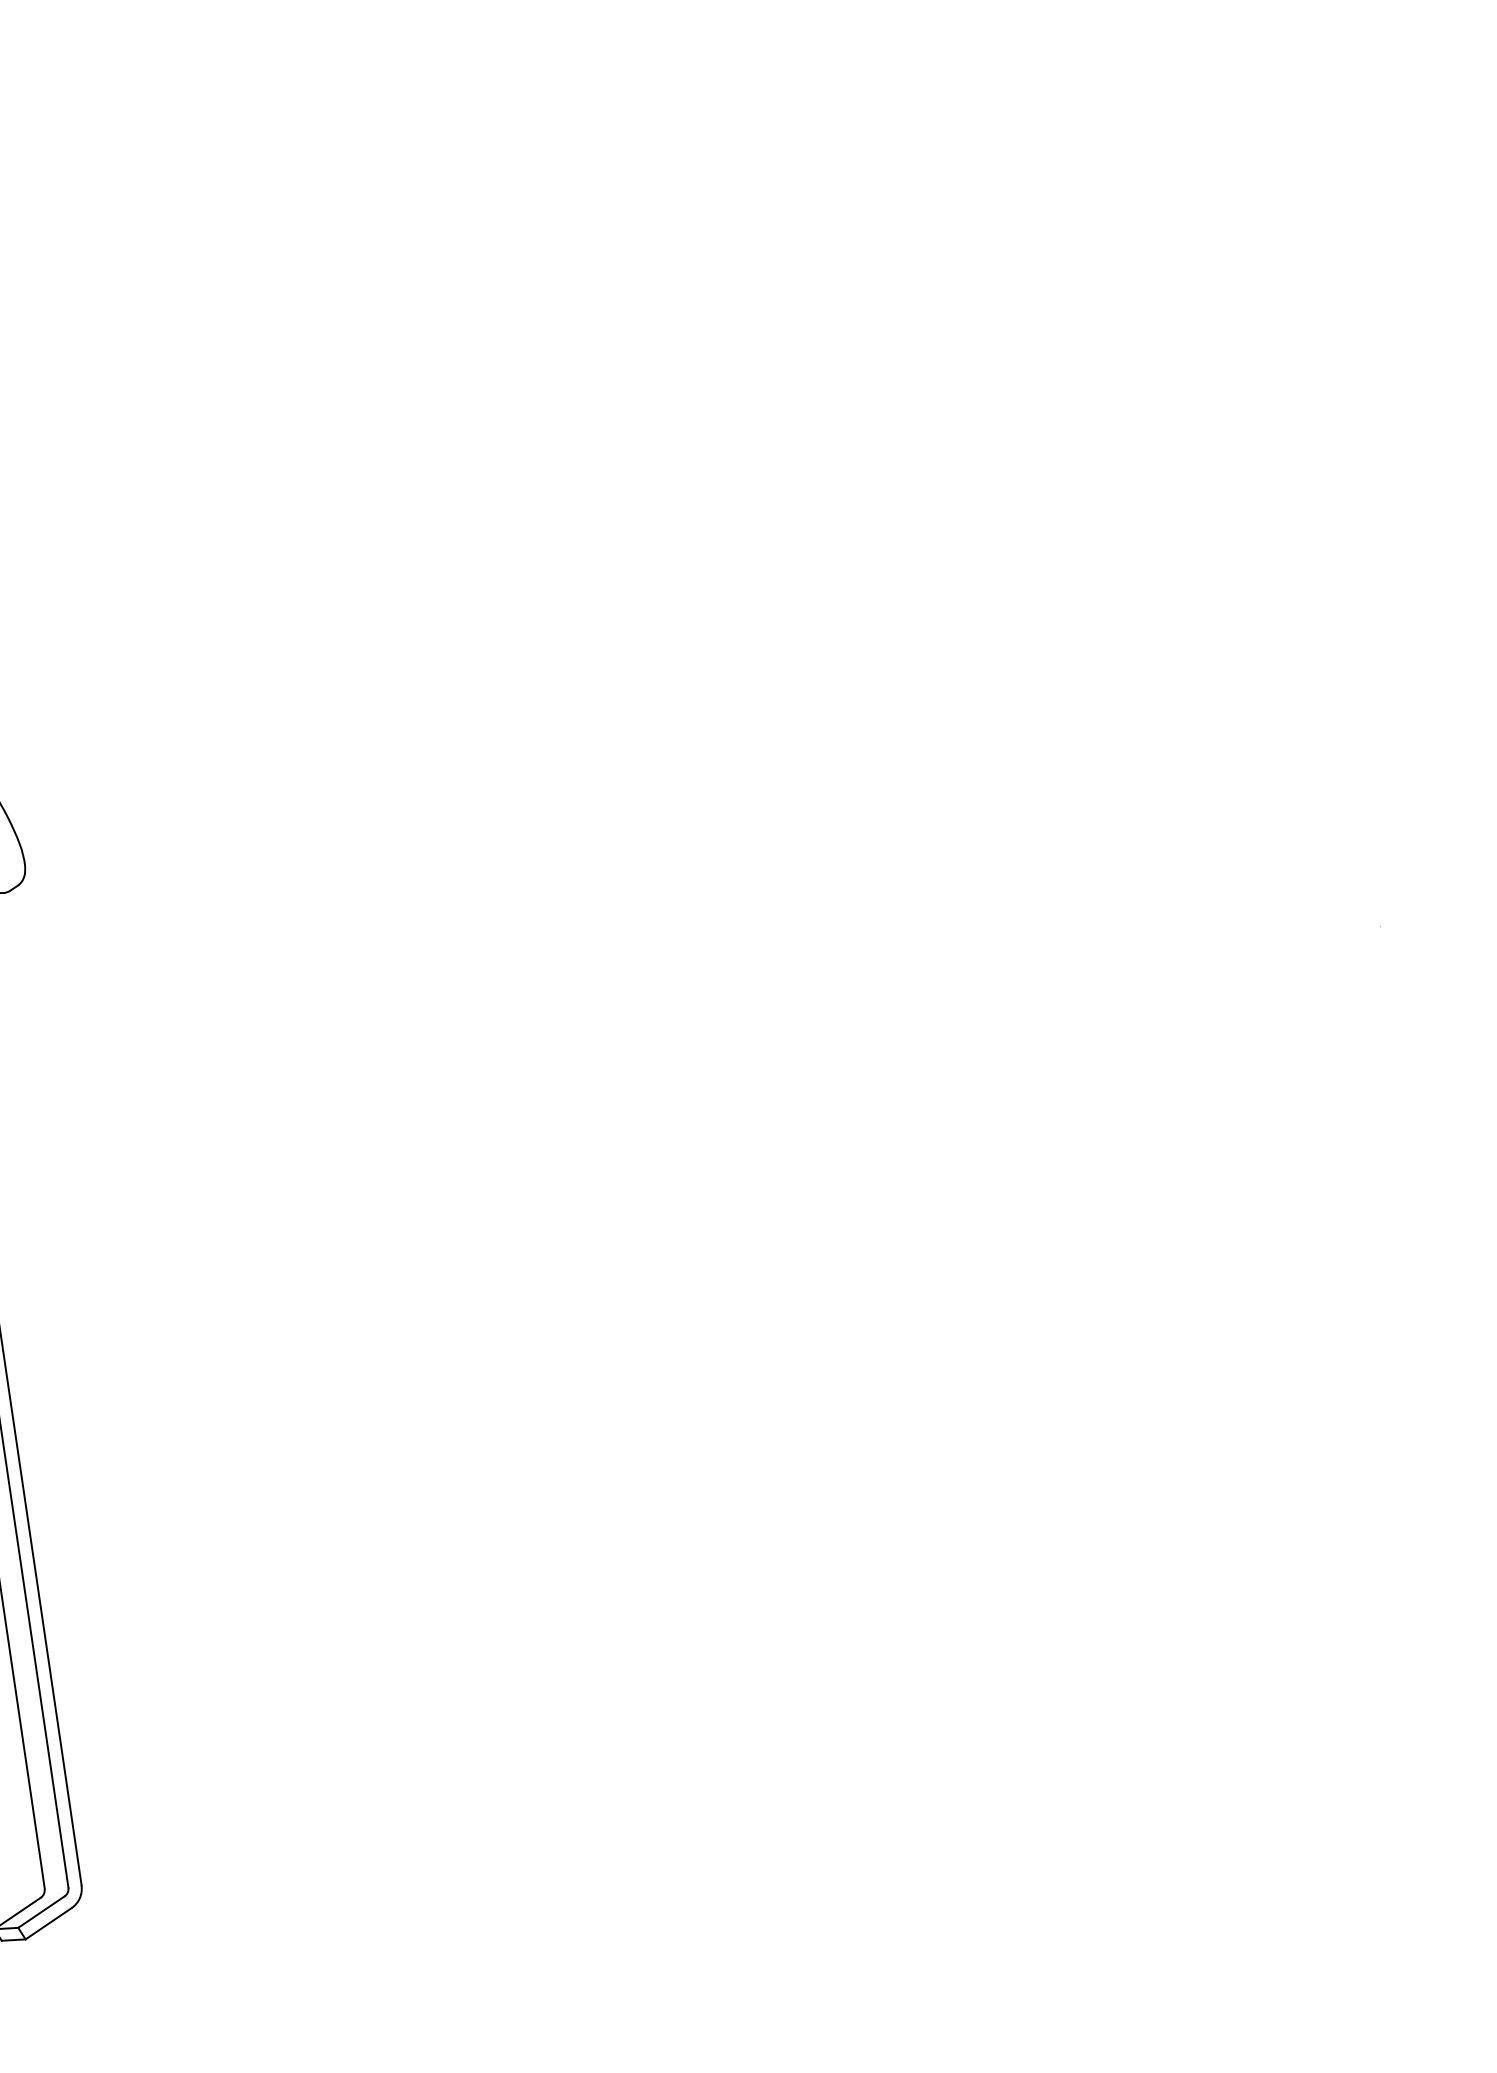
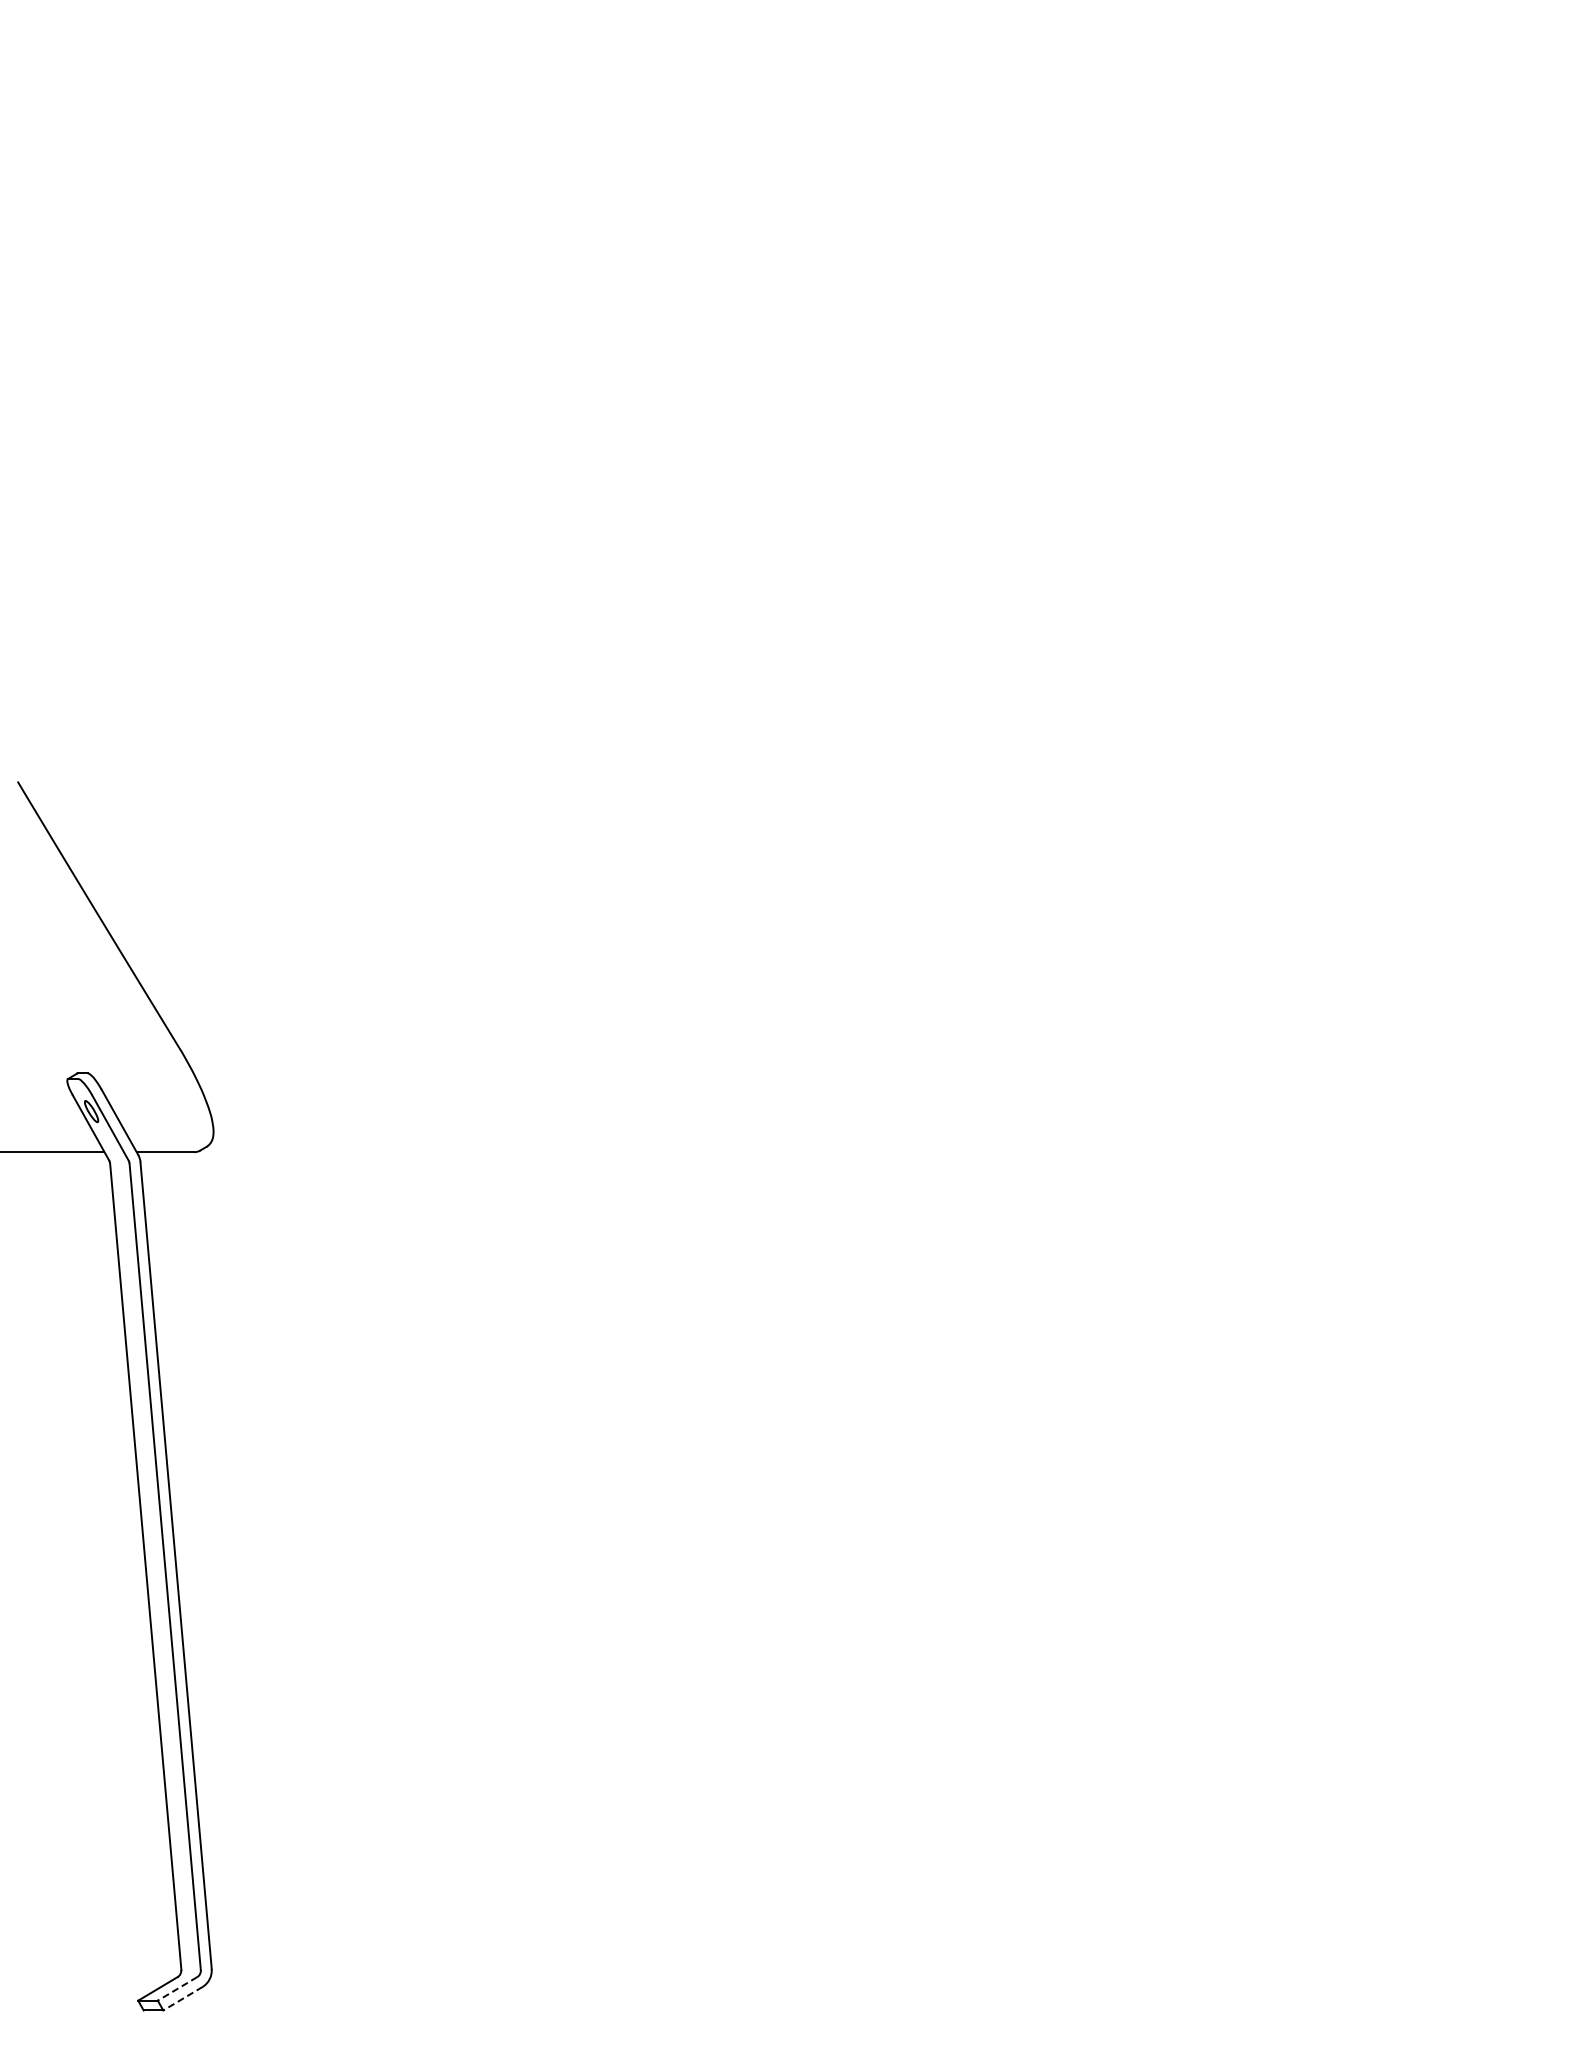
line: (41, 1911) -> (177, 1988), solid -> dashed
line: (49, 1923) -> (183, 1998), solid -> dashed

